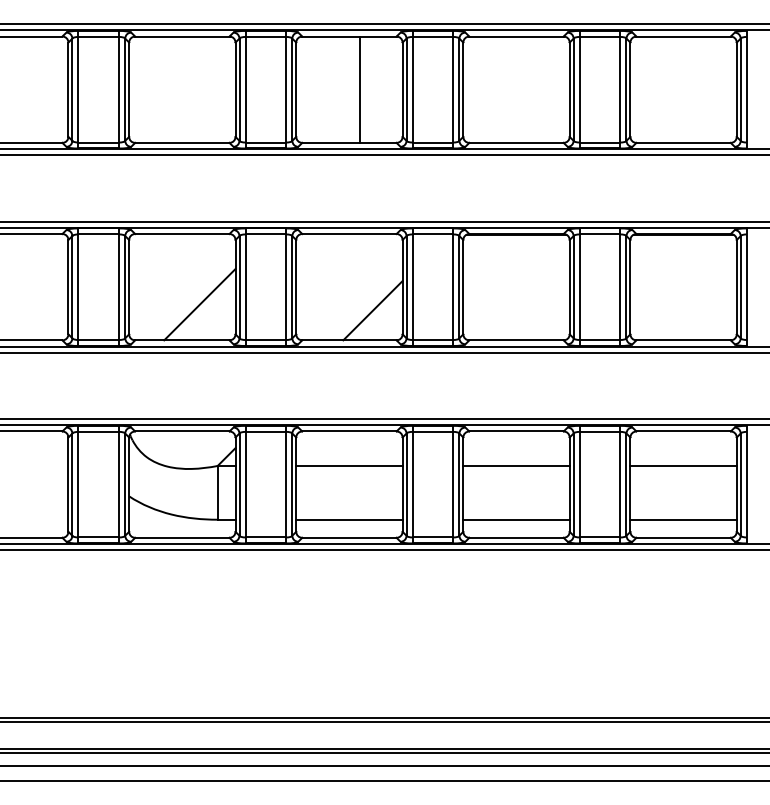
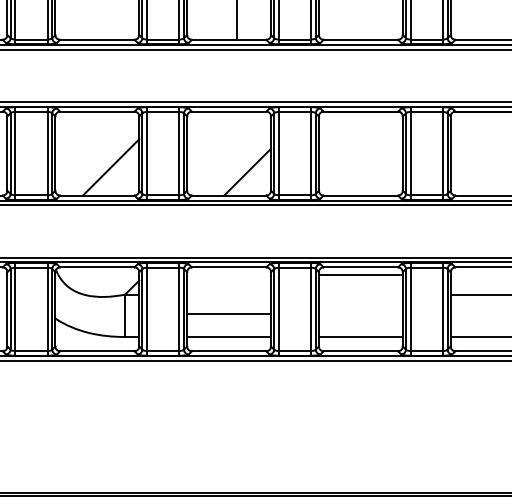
line: (349, 465) -> (229, 313), moved
line: (516, 465) -> (360, 274), moved

